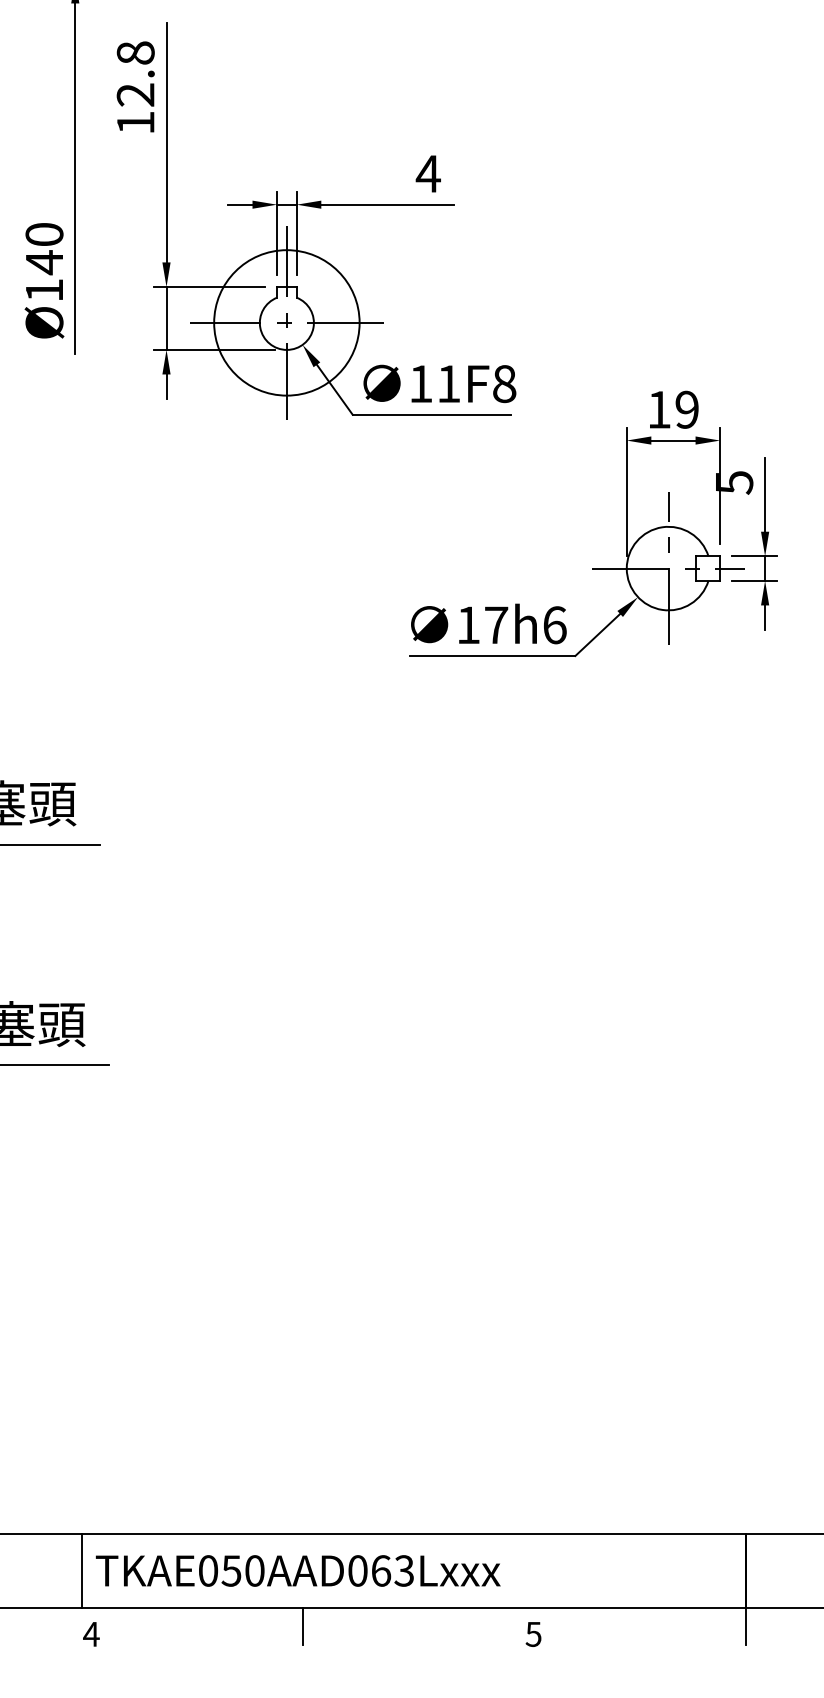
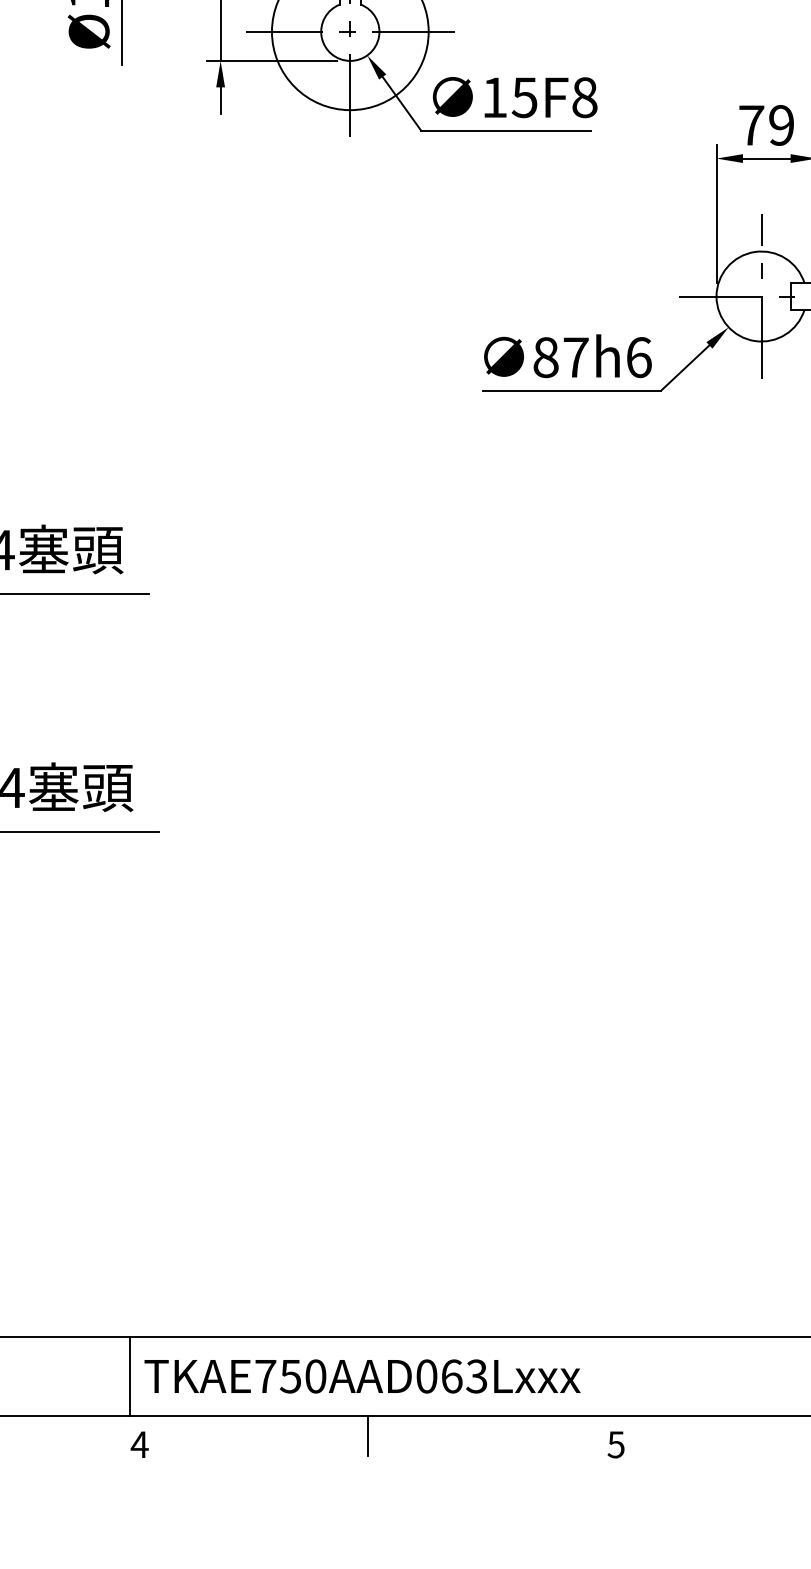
text: (448, 384) -> (524, 98), 11F8 -> 15F8
text: (659, 409) -> (751, 125), 19 -> 79
text: (468, 625) -> (545, 357), 17h6 -> 87h6
text: (208, 1570) -> (265, 1375), TKAE050AAD063Lxxx -> TKAE750AAD063Lxxx

